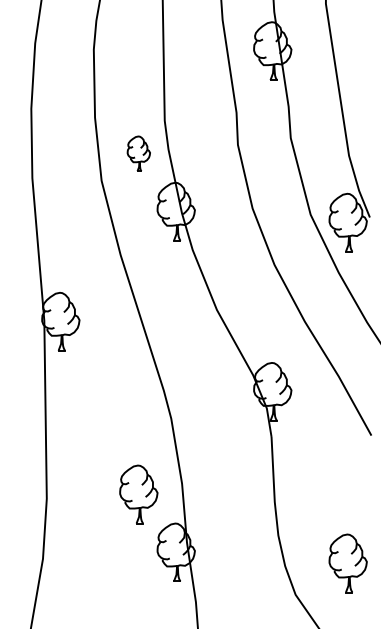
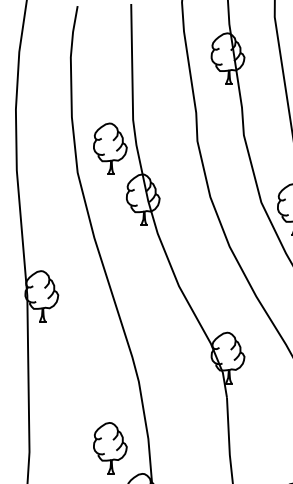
part: (138, 153) -> (110, 148), size x1.67

